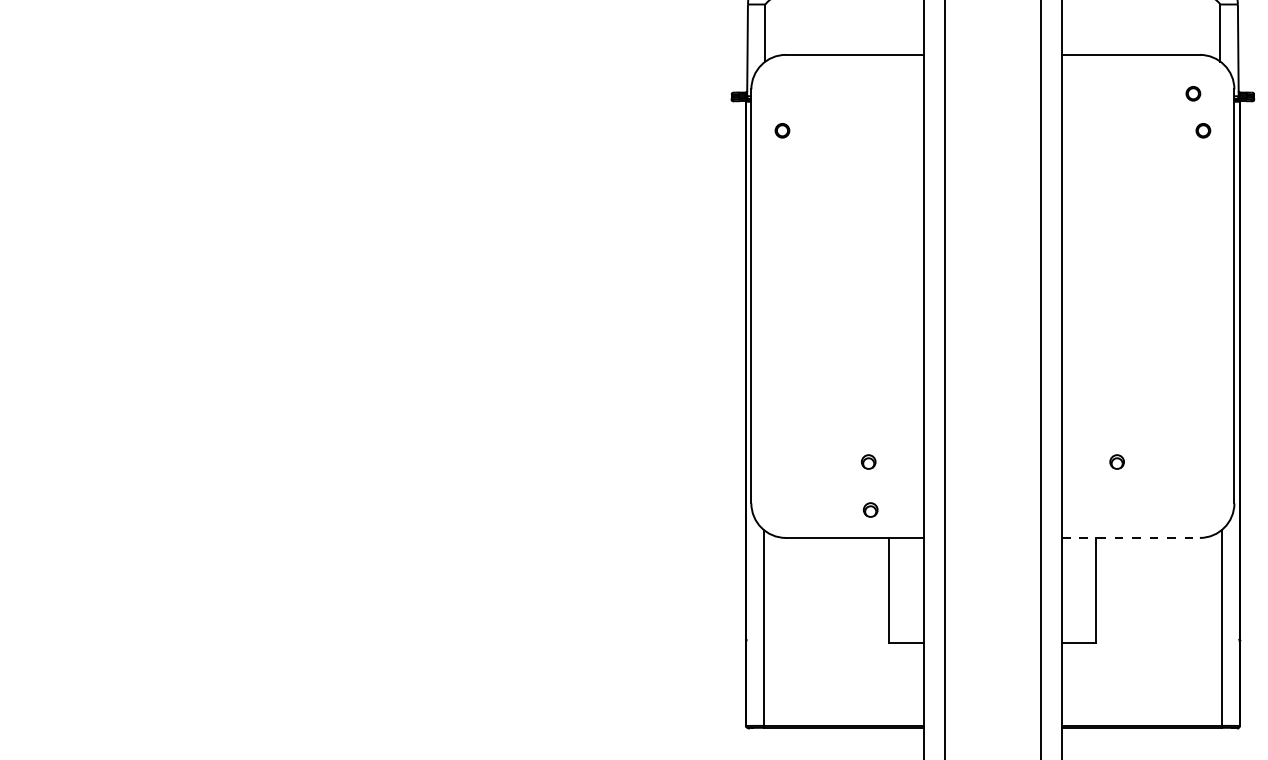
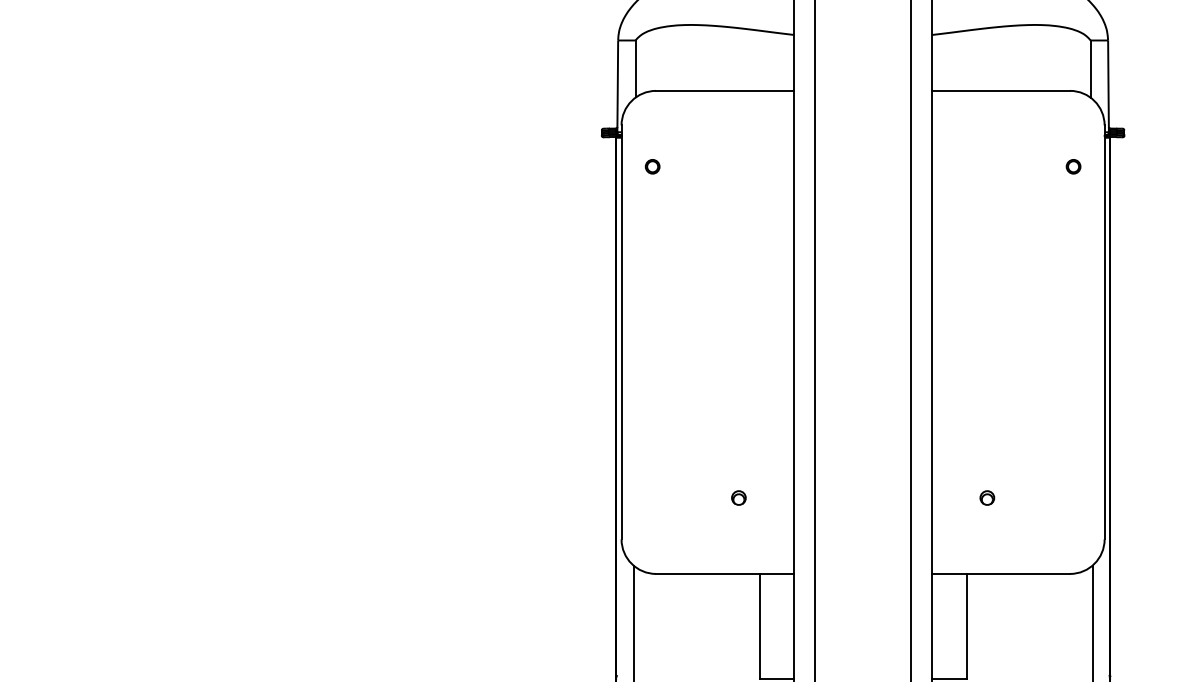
part: (1193, 93) -> (1063, 129), removed
part: (870, 509) -> (740, 545), removed
line: (1130, 537) -> (1000, 573), dashed -> solid

